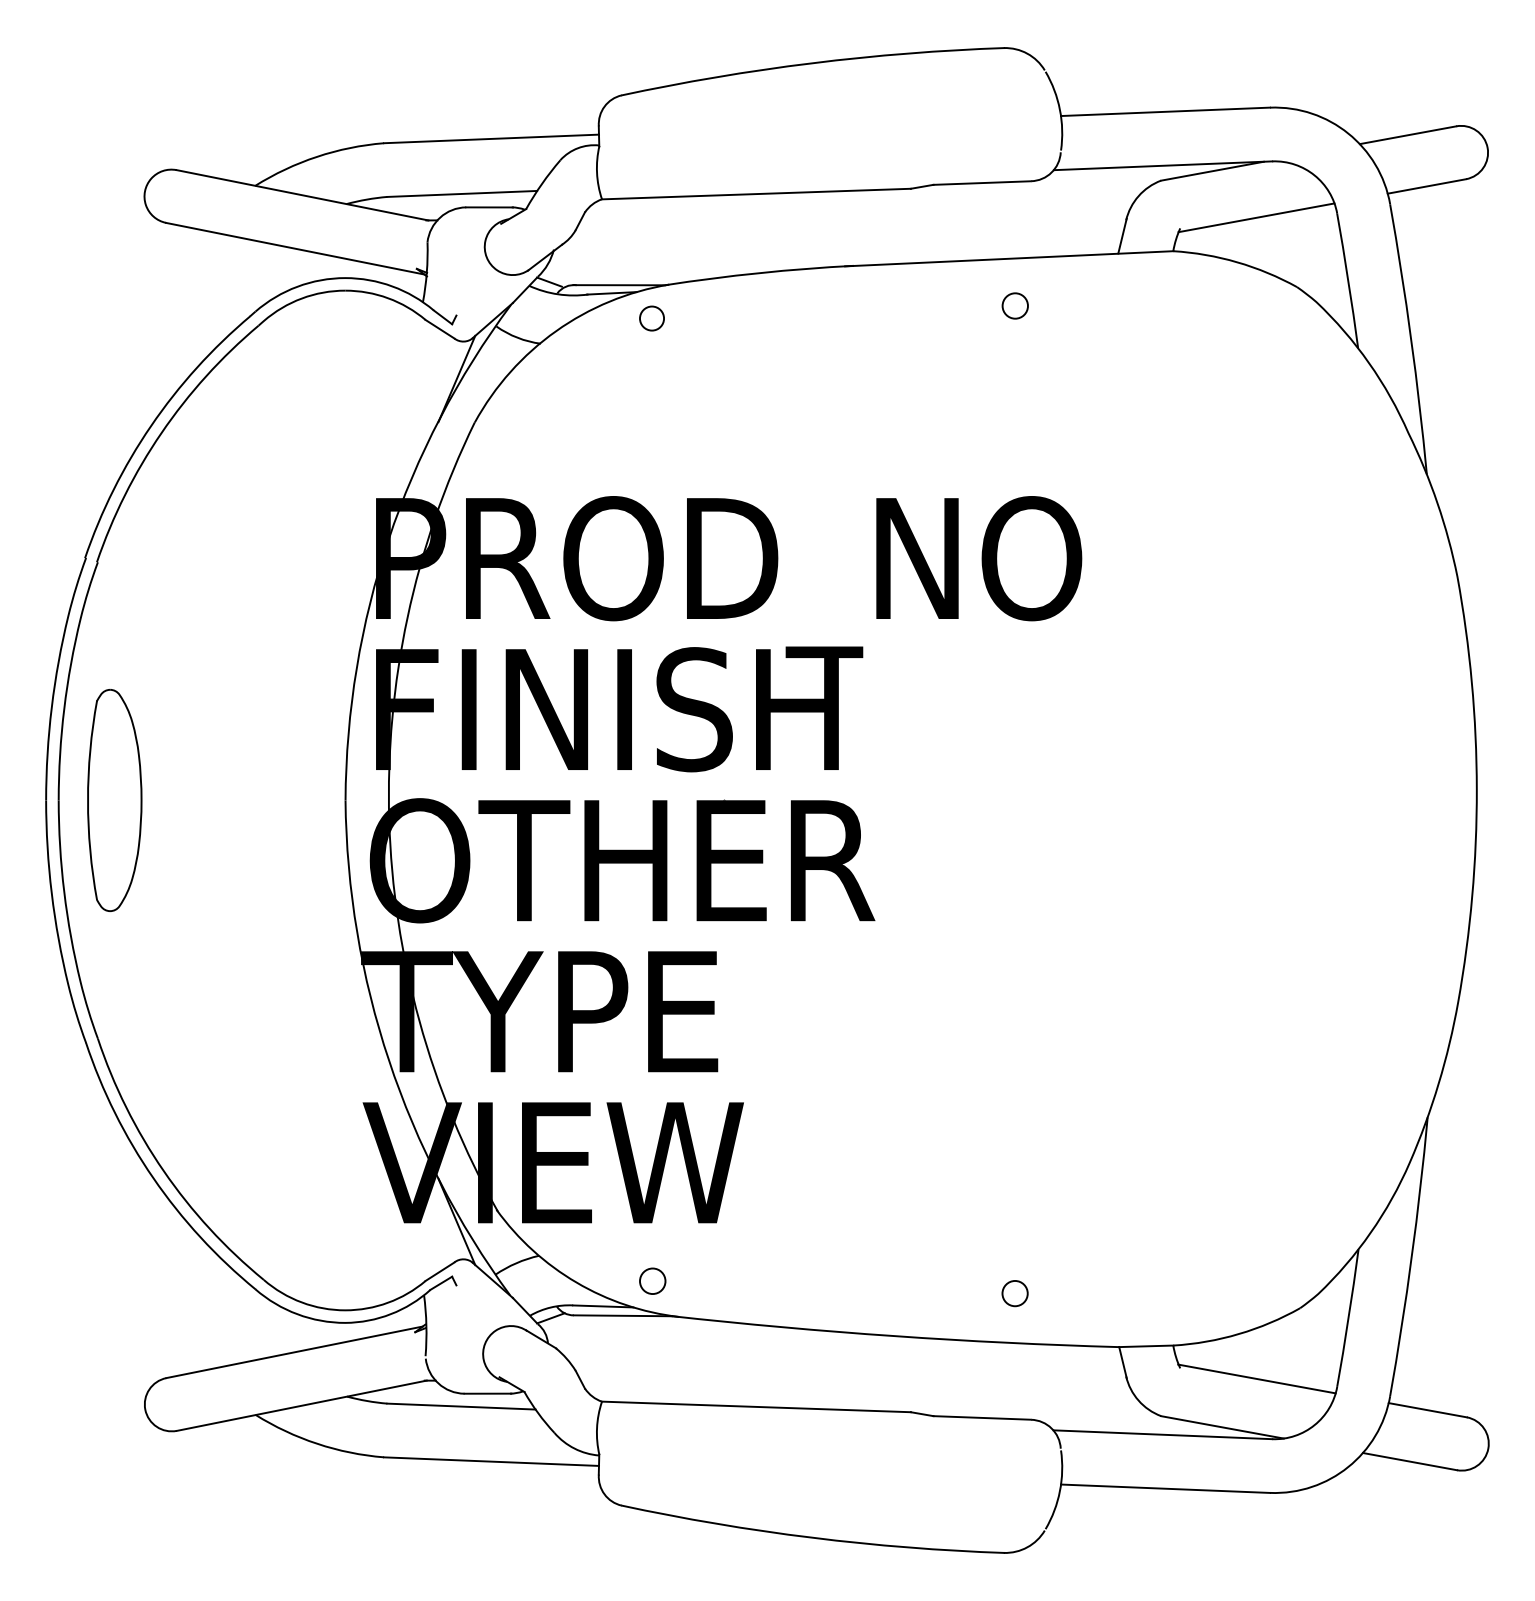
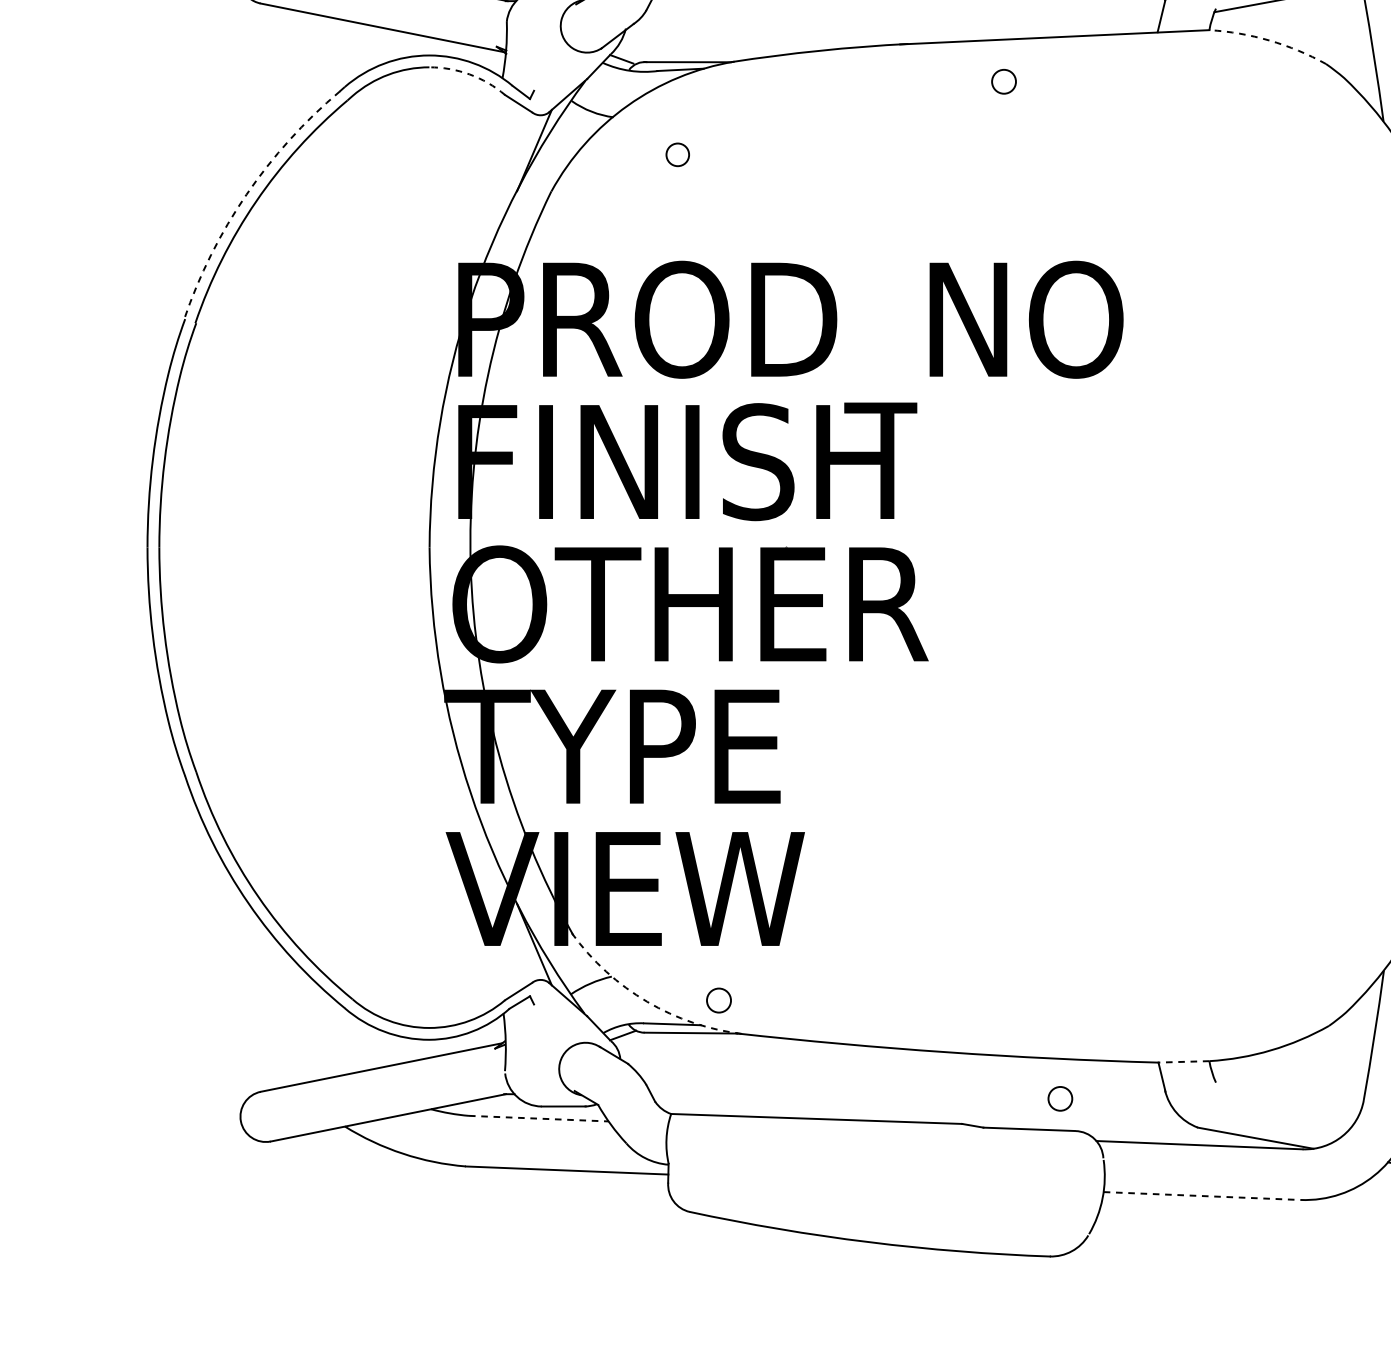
line: (1237, 262) -> (1269, 40), solid -> dashed
line: (388, 298) -> (470, 74), solid -> dashed
circle: (1014, 305) -> (1003, 81), moved
circle: (651, 318) -> (677, 154), moved
arc: (151, 425) -> (246, 194), solid -> dashed
part: (114, 800) -> (211, 547), removed
arc: (576, 1282) -> (647, 1001), solid -> dashed
circle: (1014, 1293) -> (1059, 1098), moved
line: (1145, 1346) -> (1183, 1062), solid -> dashed
line: (1256, 1378) -> (1287, 1092), removed
line: (461, 1406) -> (538, 1118), solid -> dashed
line: (1165, 1488) -> (1202, 1195), solid -> dashed

